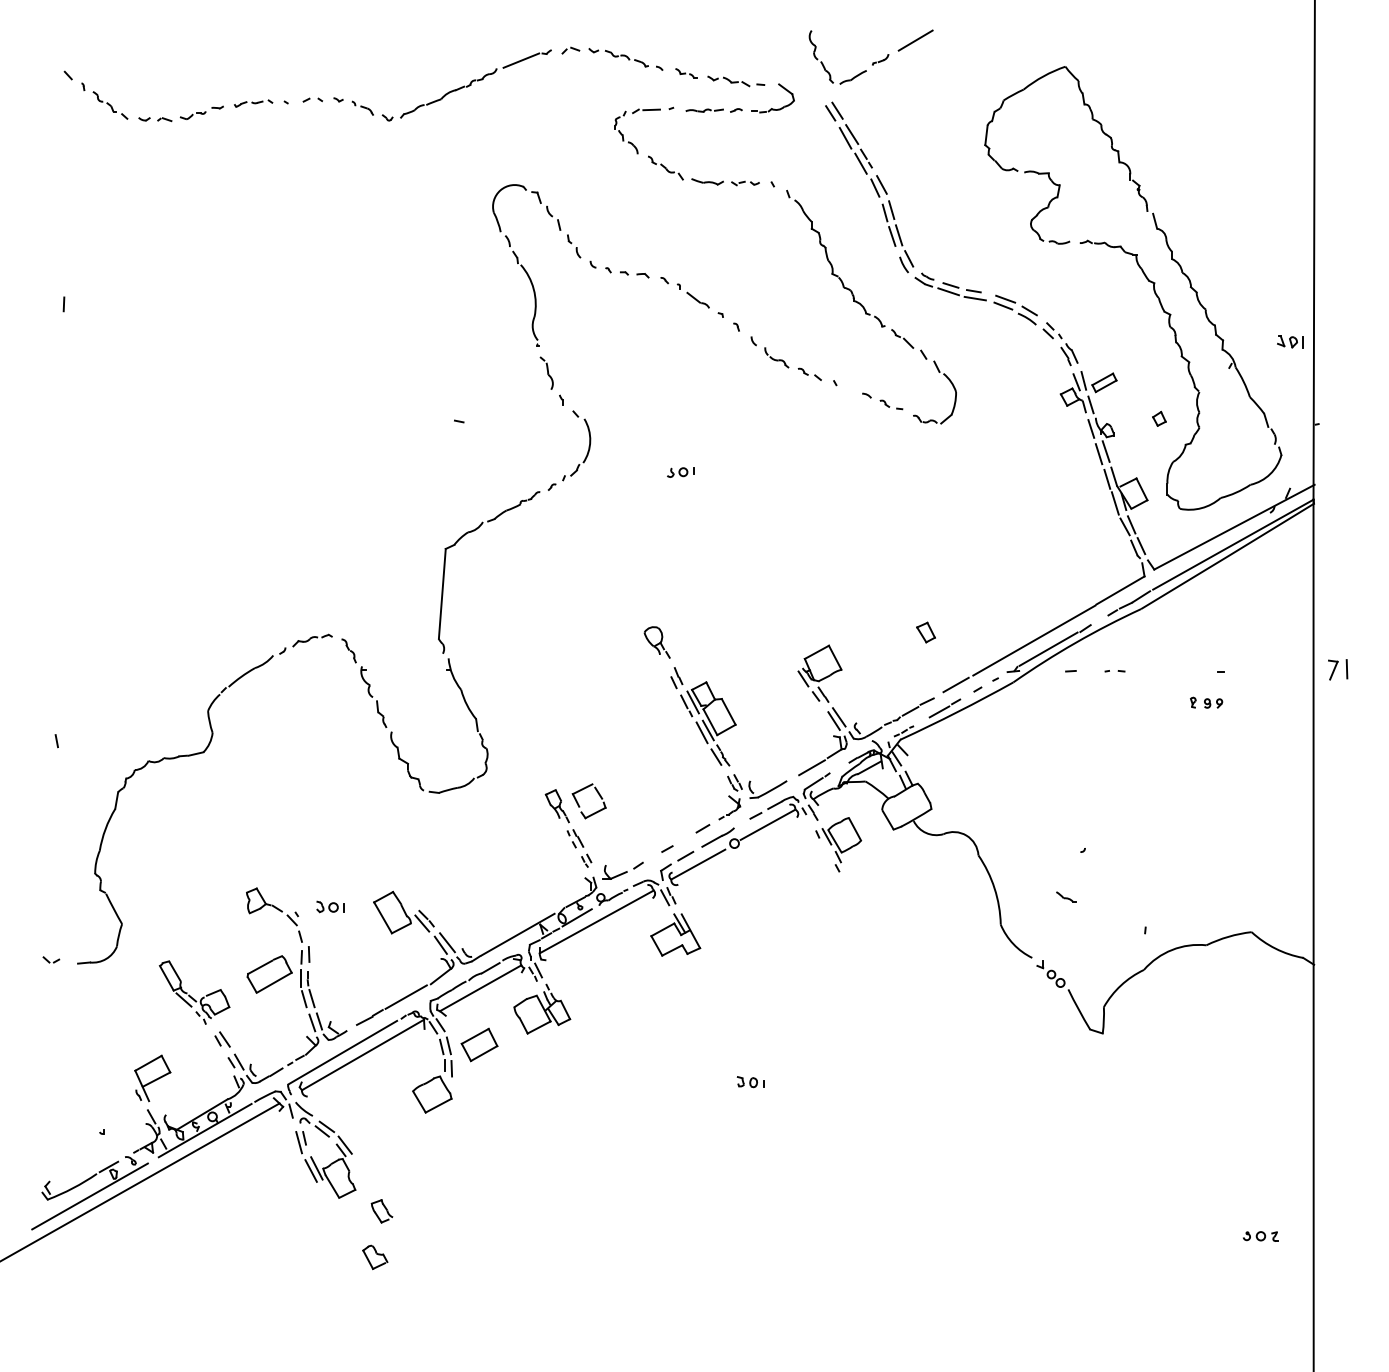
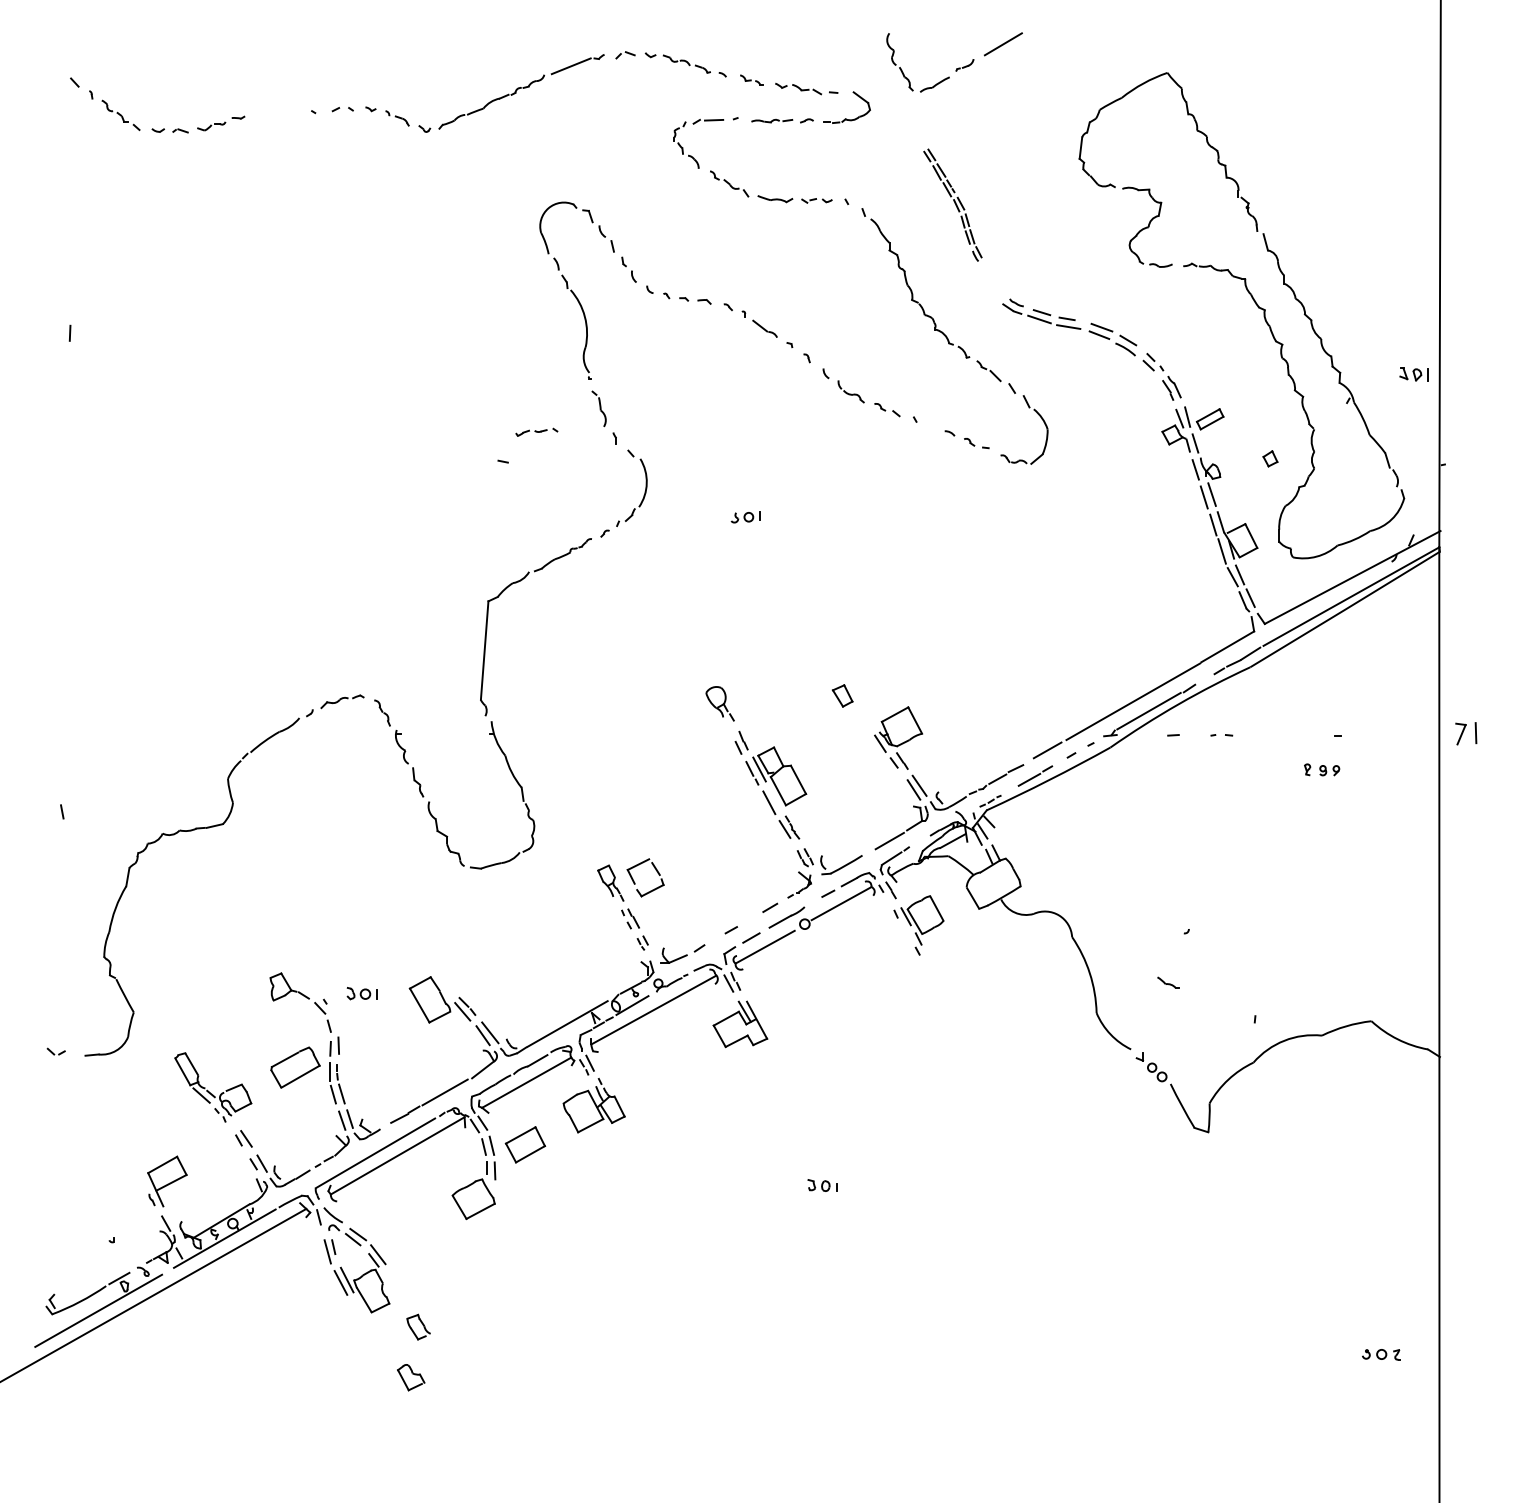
part: (253, 102) -> (536, 431), moved
part: (869, 187) -> (952, 205), size x0.6
part: (925, 632) -> (842, 695), moved
line: (708, 729) -> (776, 799), removed

